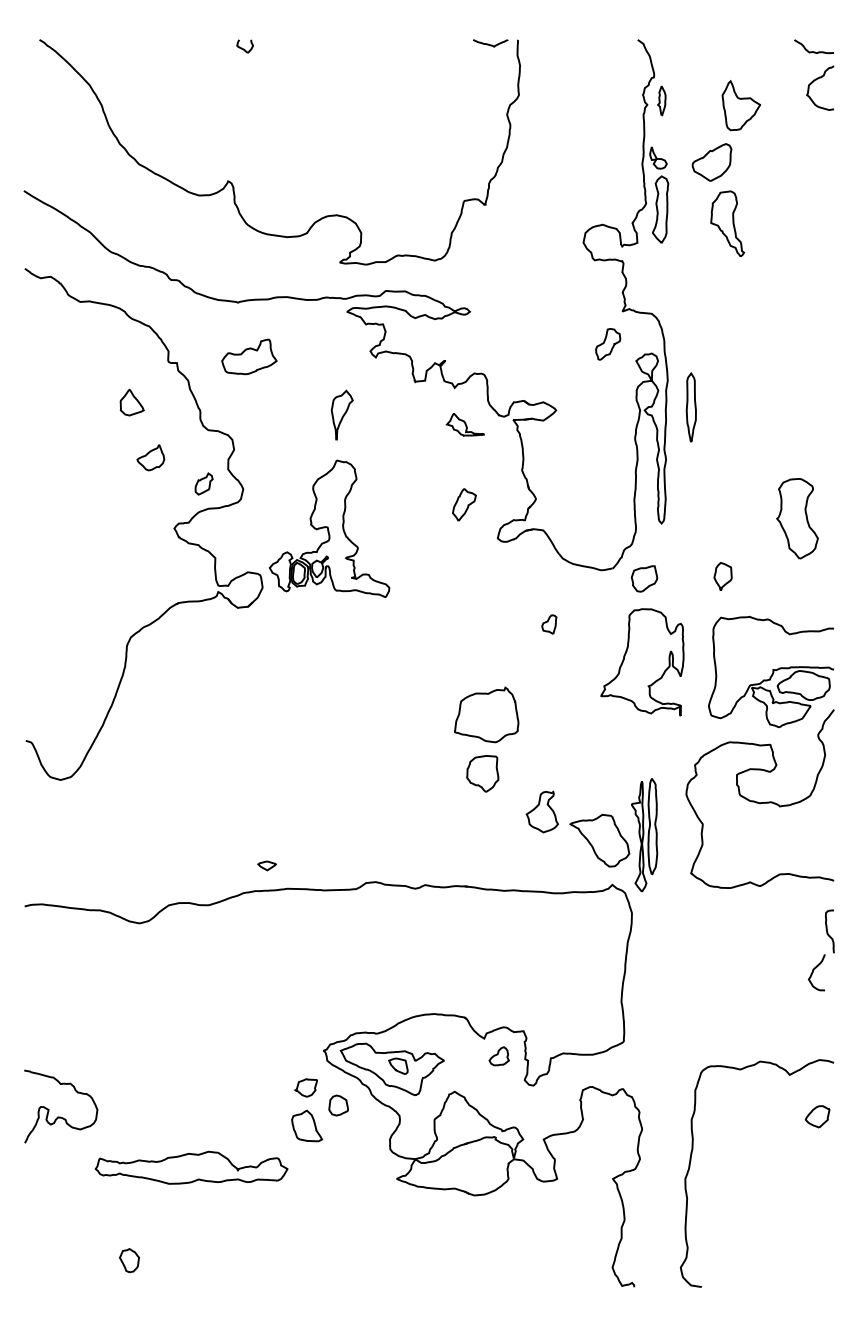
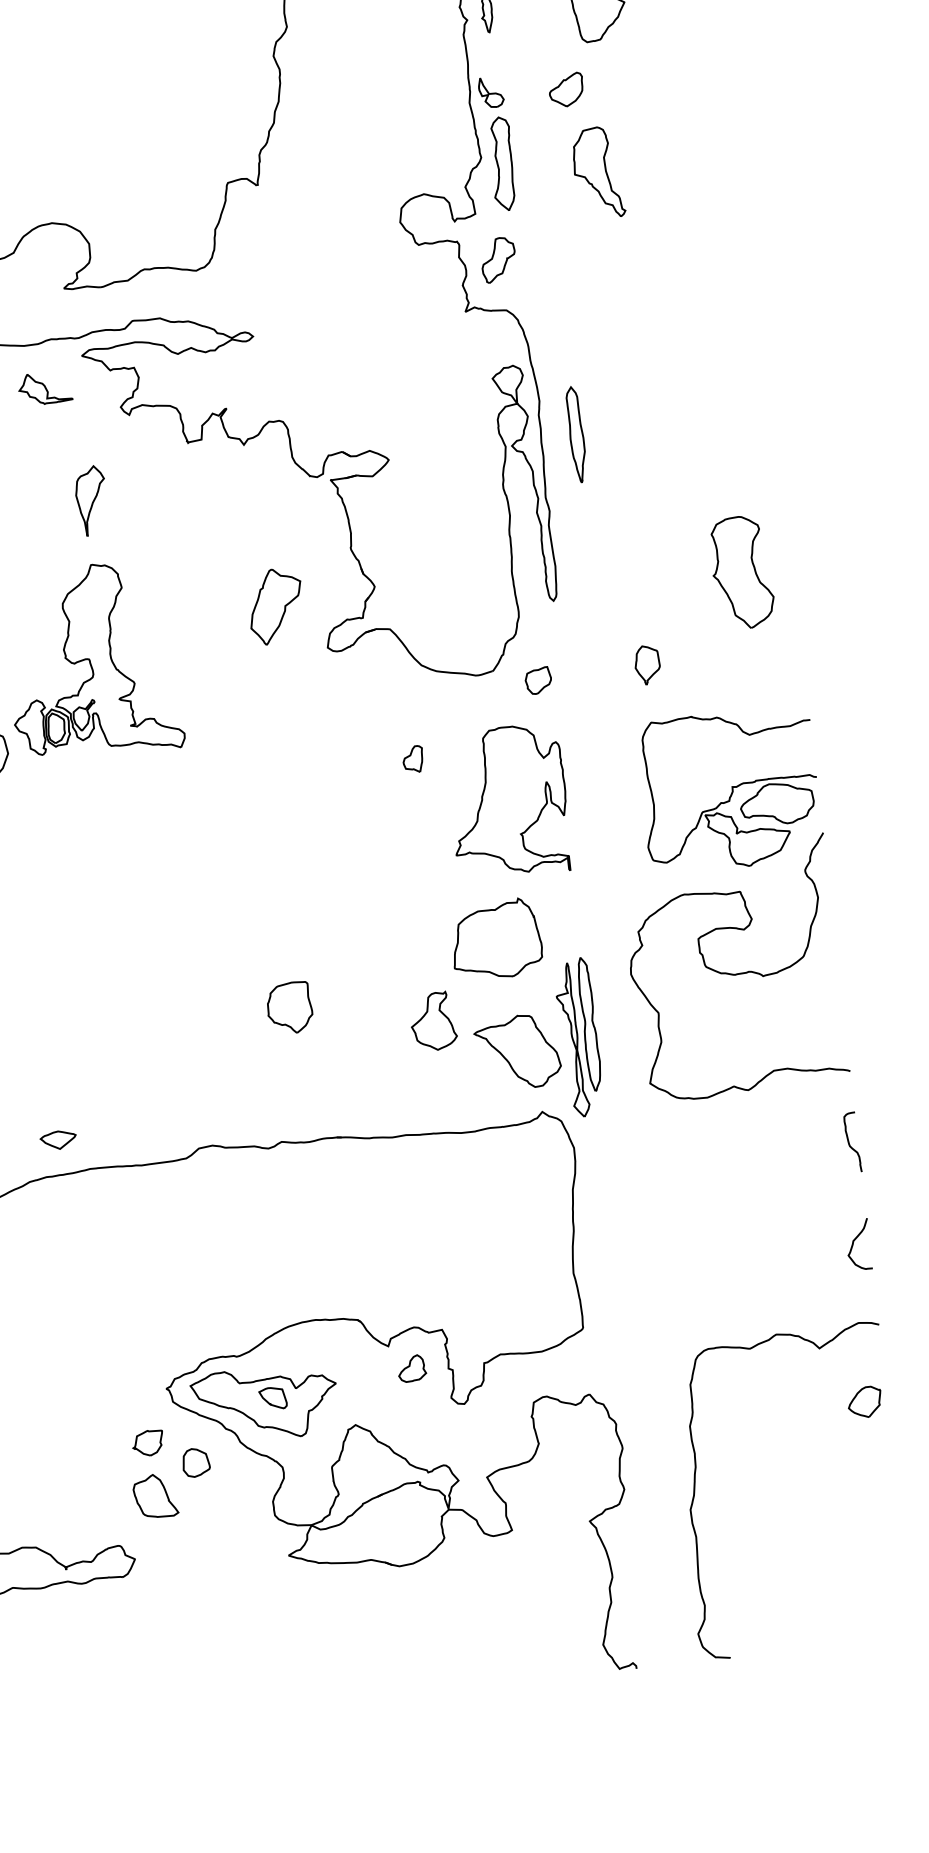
part: (711, 162) -> (565, 90), size x0.62
part: (608, 344) -> (499, 260), moved
part: (464, 424) -> (43, 388), moved
part: (464, 504) -> (276, 605), size x1.67
part: (644, 578) -> (538, 680), size x0.71
part: (642, 662) -> (508, 802), moved
part: (486, 714) -> (495, 938), moved
part: (482, 773) -> (289, 1007), moved
part: (266, 865) -> (57, 1139), size x1.43
curve: (814, 970) -> (854, 1242), moved

